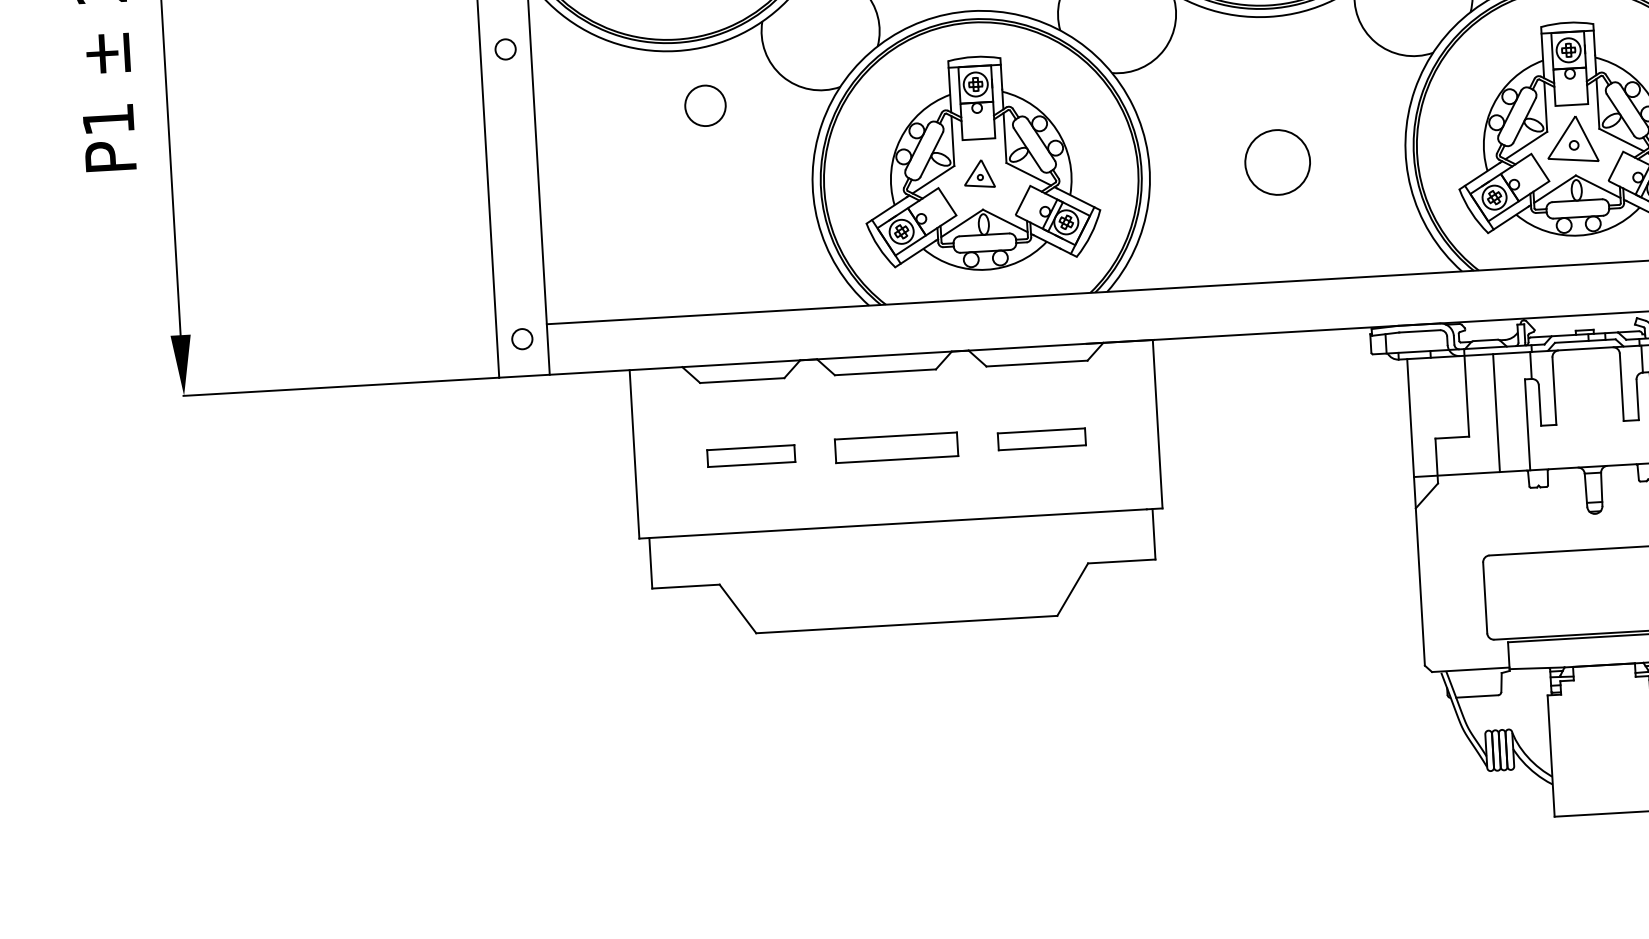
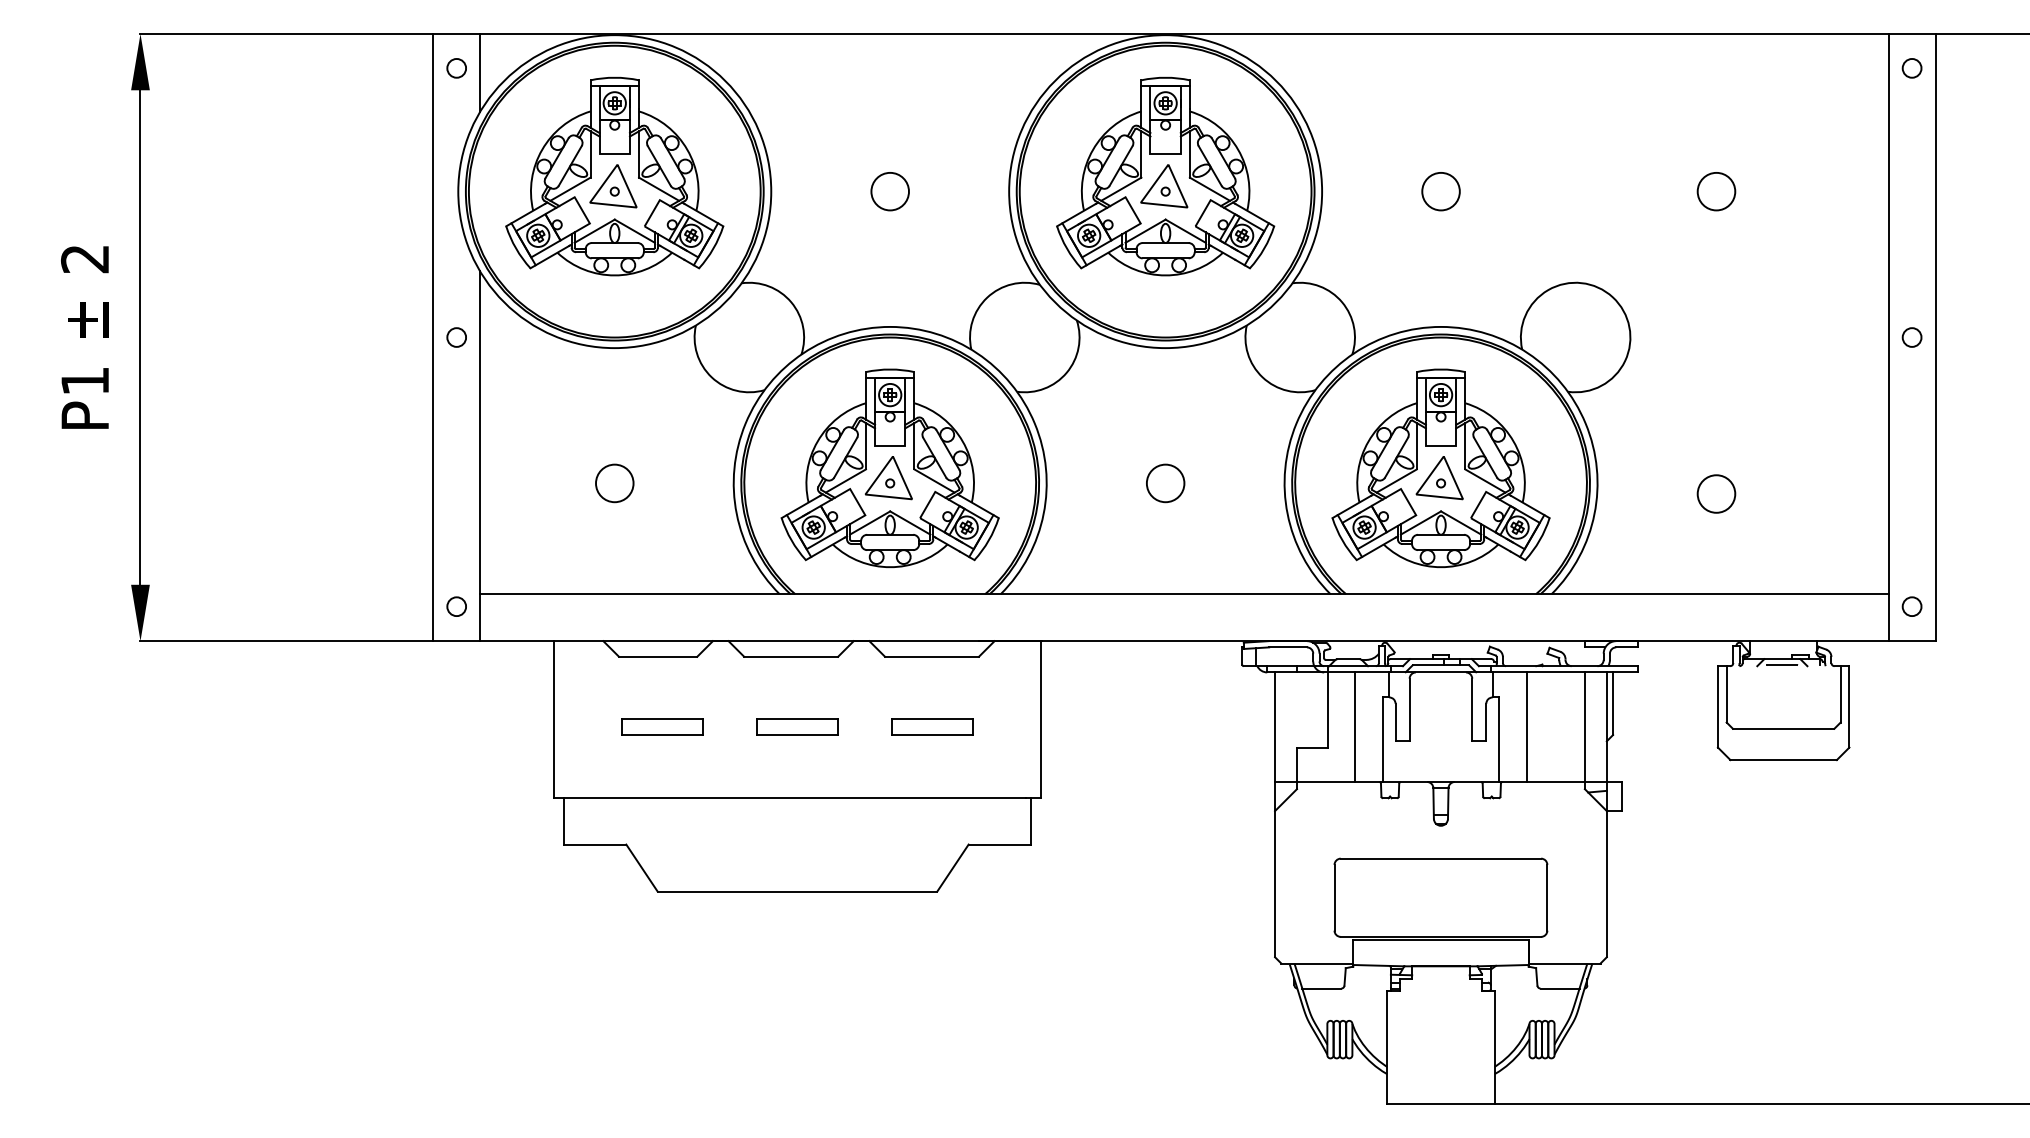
circle: (705, 105) -> (614, 483), moved
circle: (1277, 162) -> (1165, 483), size x0.62
part: (979, 174) -> (888, 478), size x1.67
part: (896, 446) -> (797, 726), size x0.71

